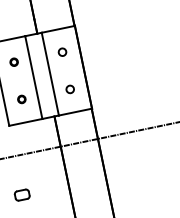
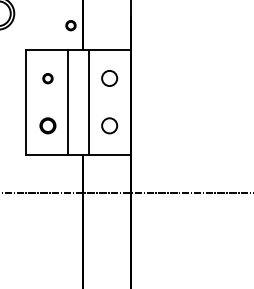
part: (23, 16) -> (70, 25), added
circle: (61, 52) -> (108, 78), size x1.6
circle: (69, 89) -> (108, 125), size x1.6
part: (21, 99) -> (47, 125), size x1.6
part: (22, 195) -> (24, 242), removed

